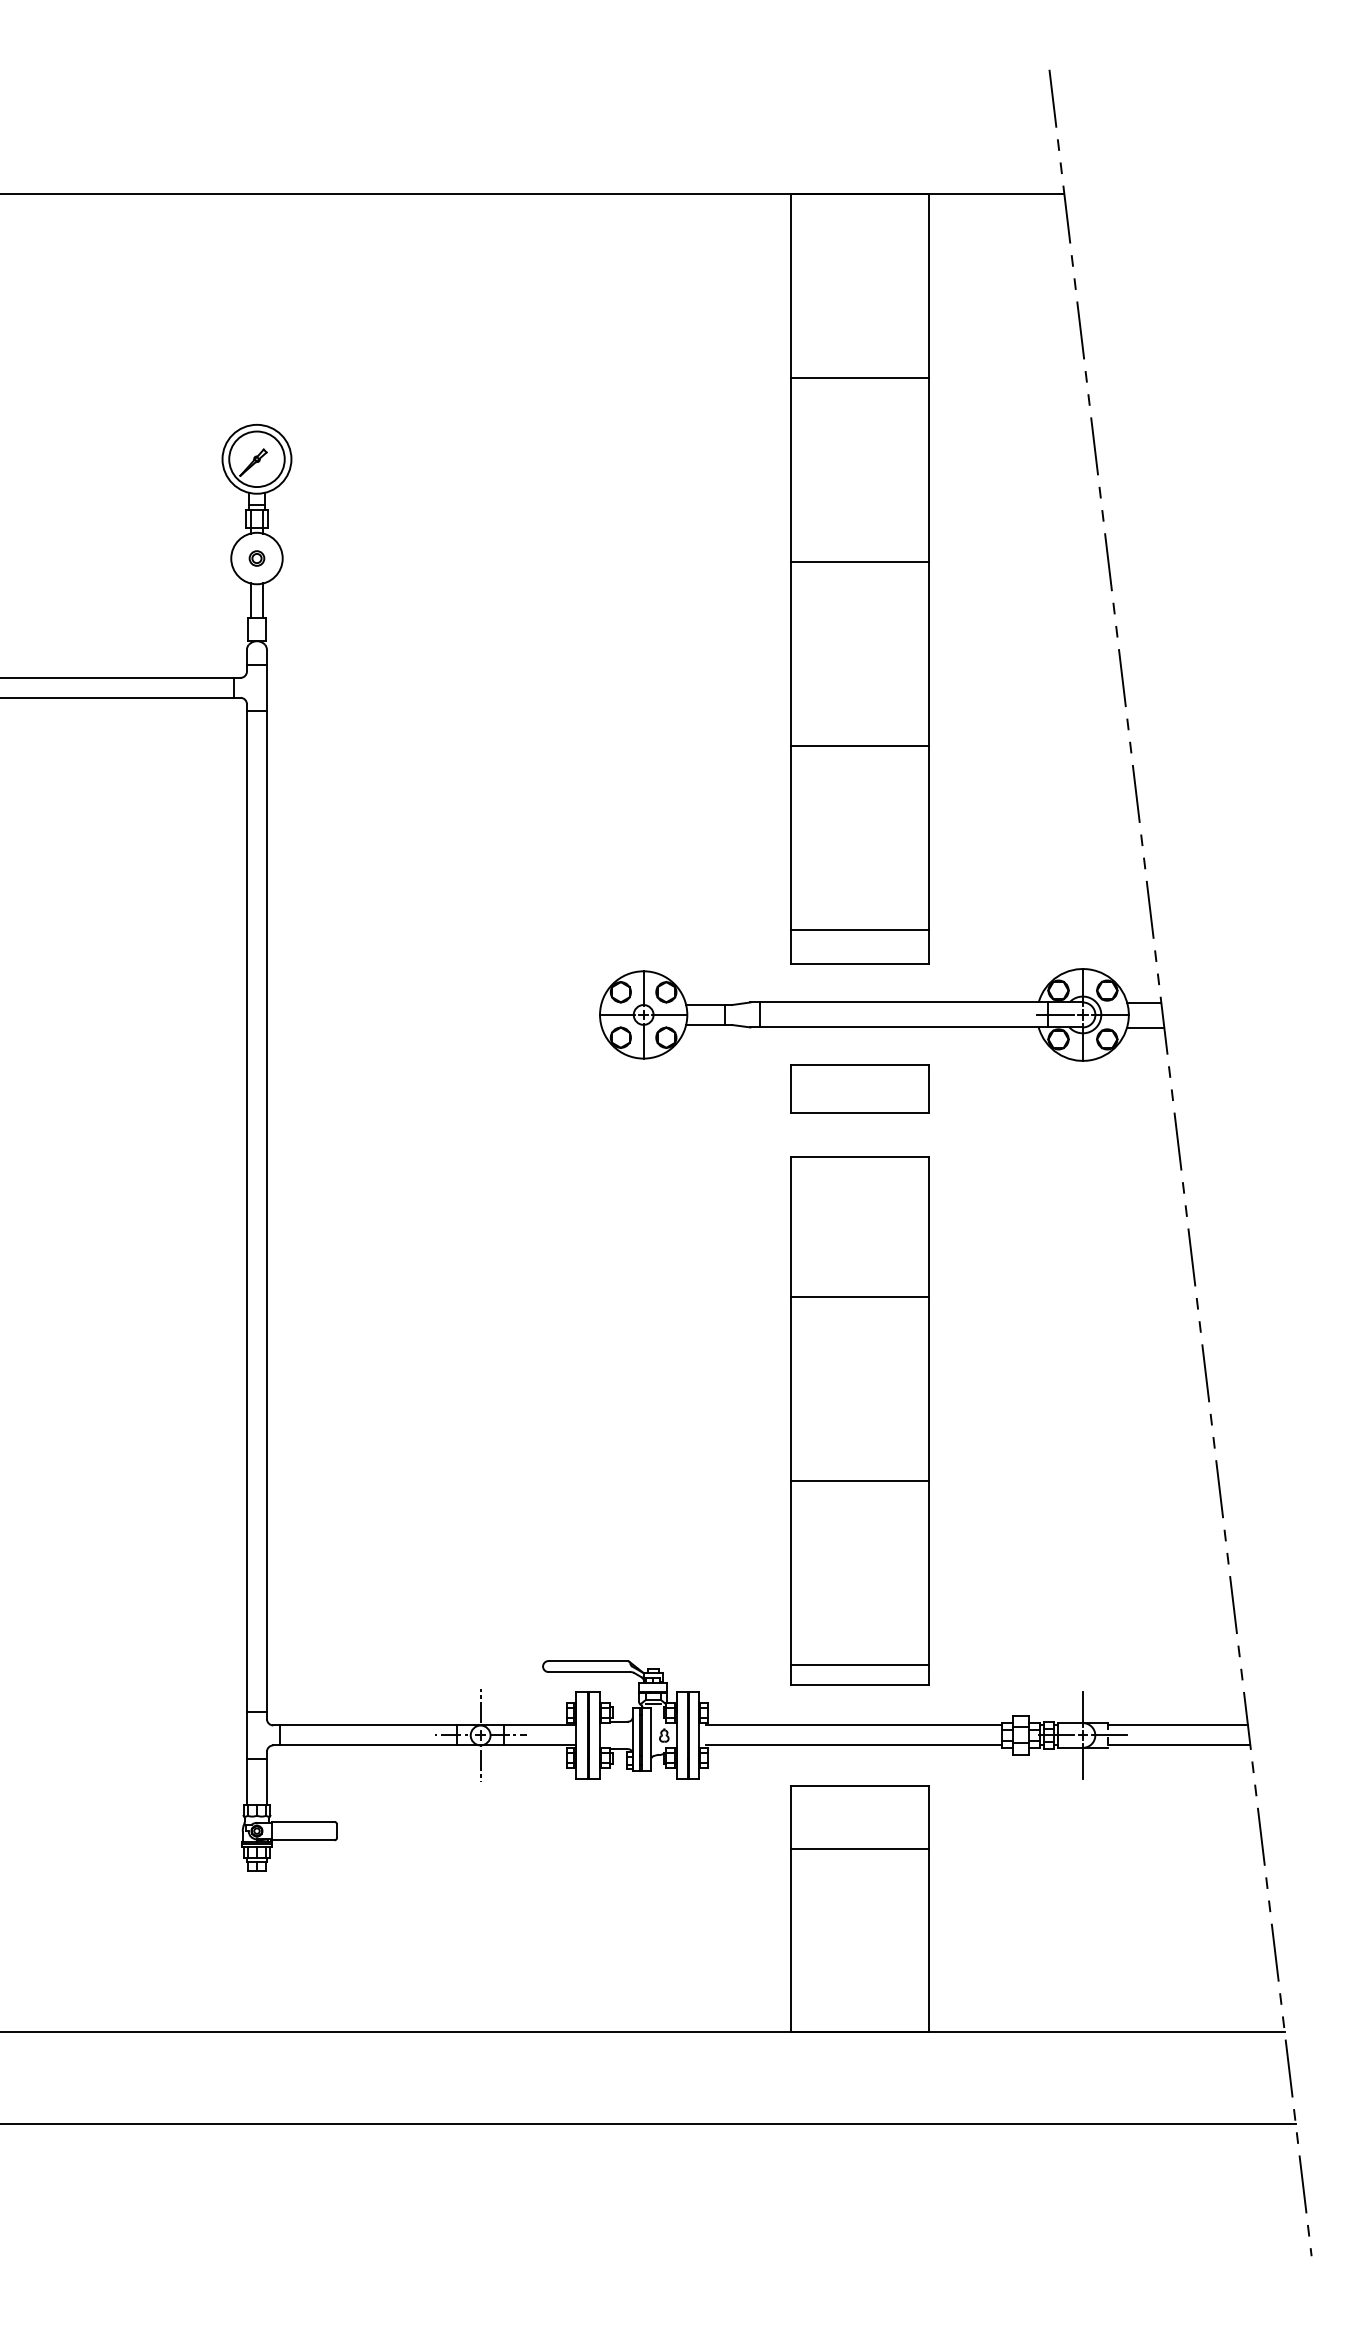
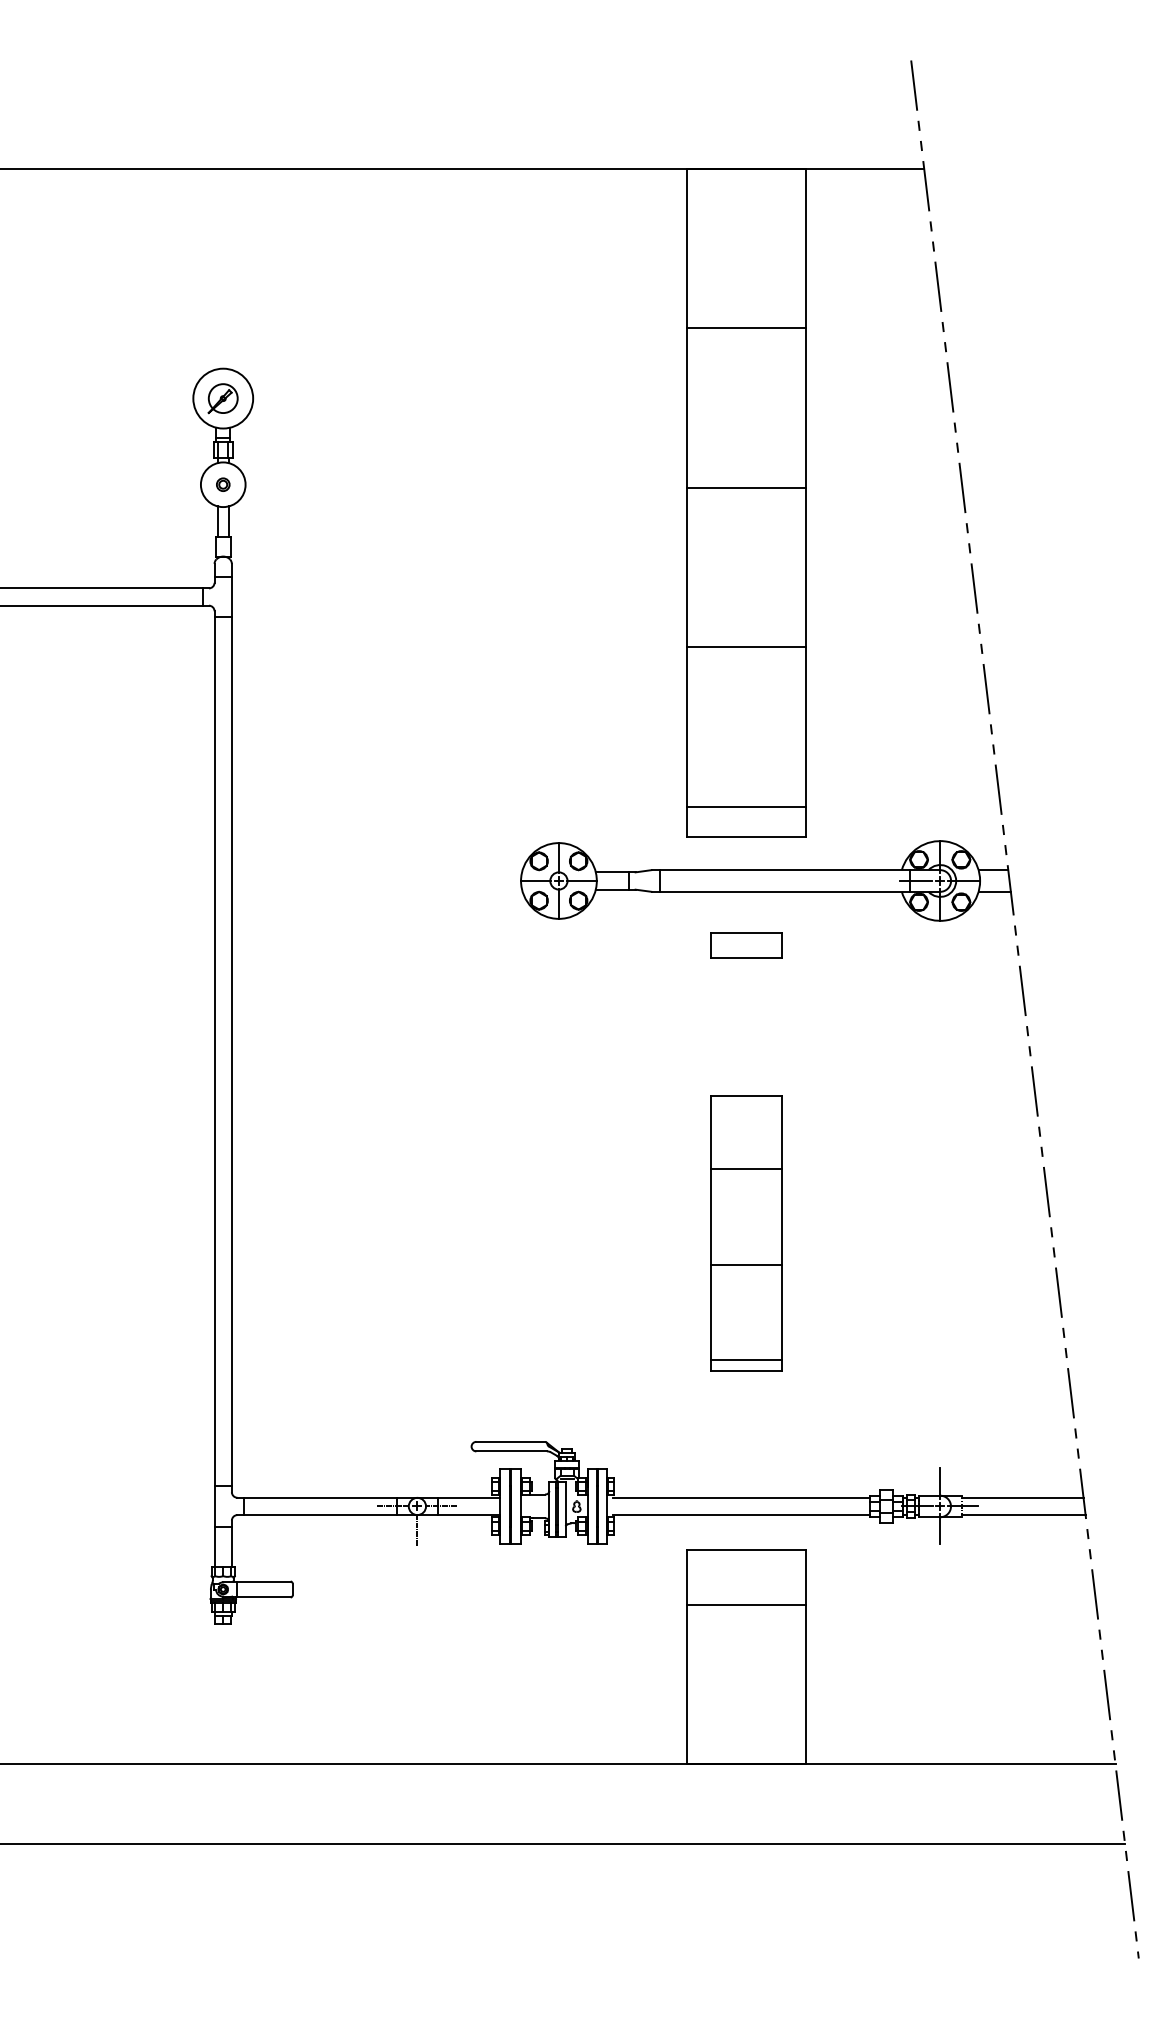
circle: (256, 459) -> (222, 398), size x0.6
part: (859, 1088) -> (746, 944), size x0.6
part: (859, 1420) -> (746, 1233), size x0.6
line: (480, 1707) -> (417, 1482), removed

